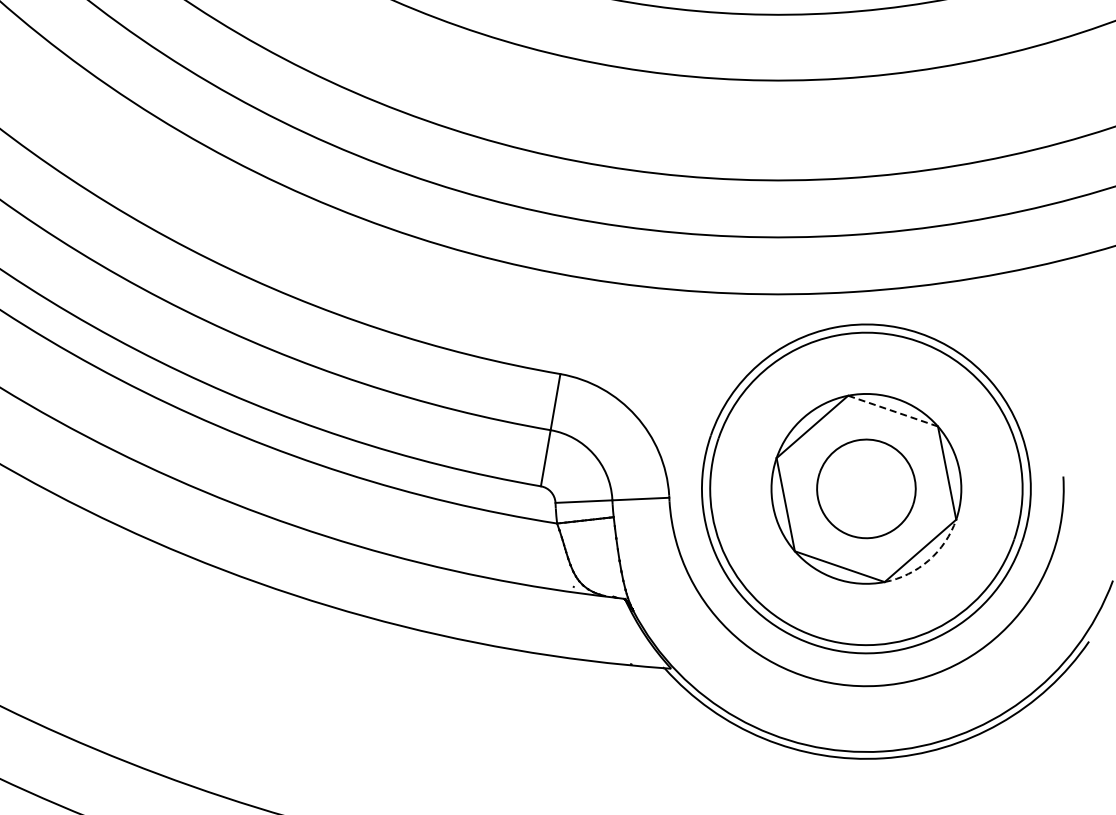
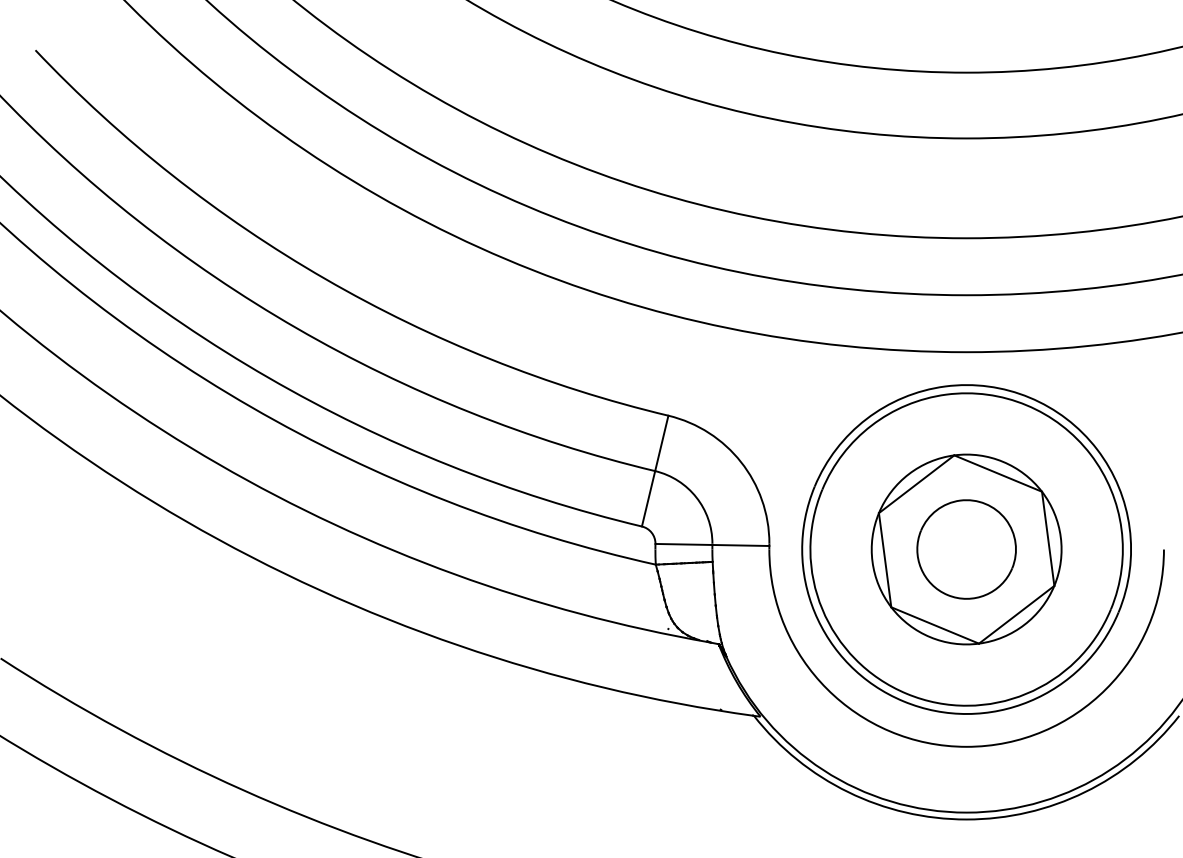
line: (893, 411) -> (998, 473), dashed -> solid
arc: (928, 560) -> (1024, 624), dashed -> solid

